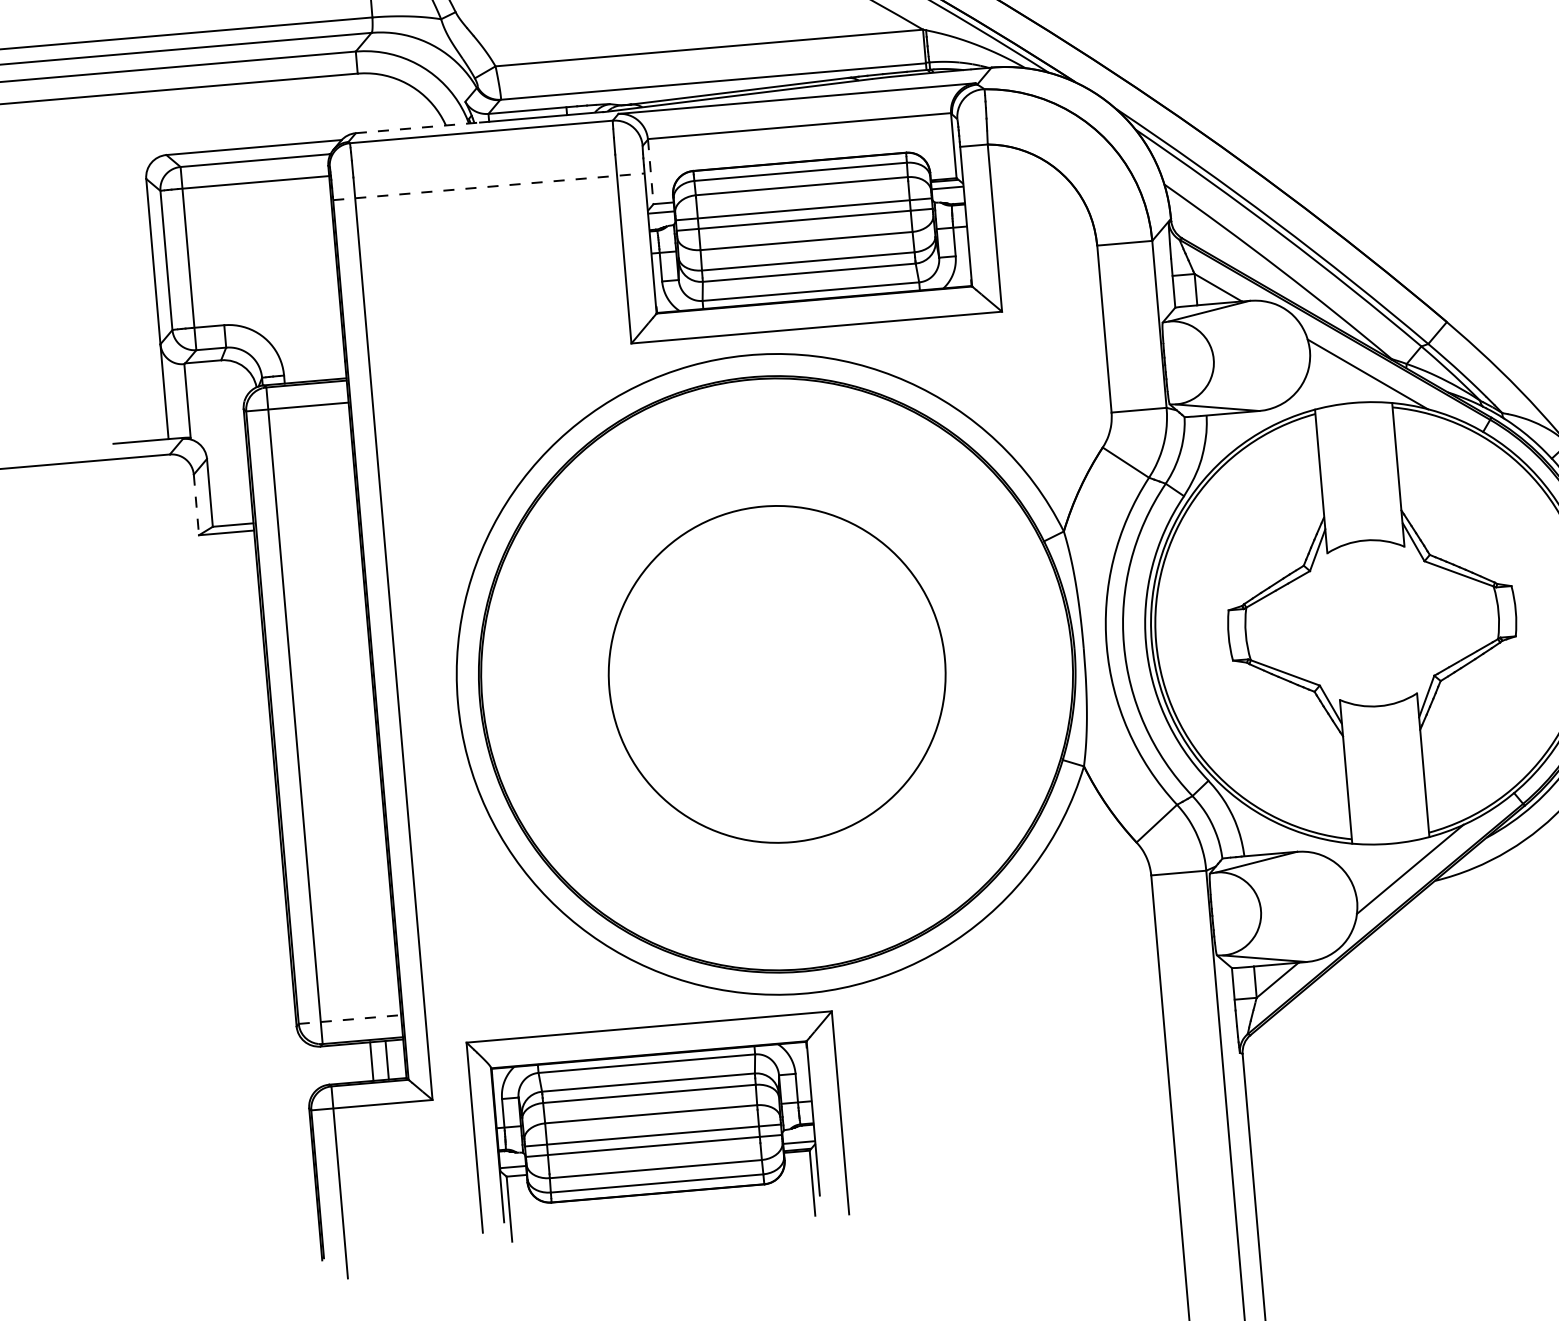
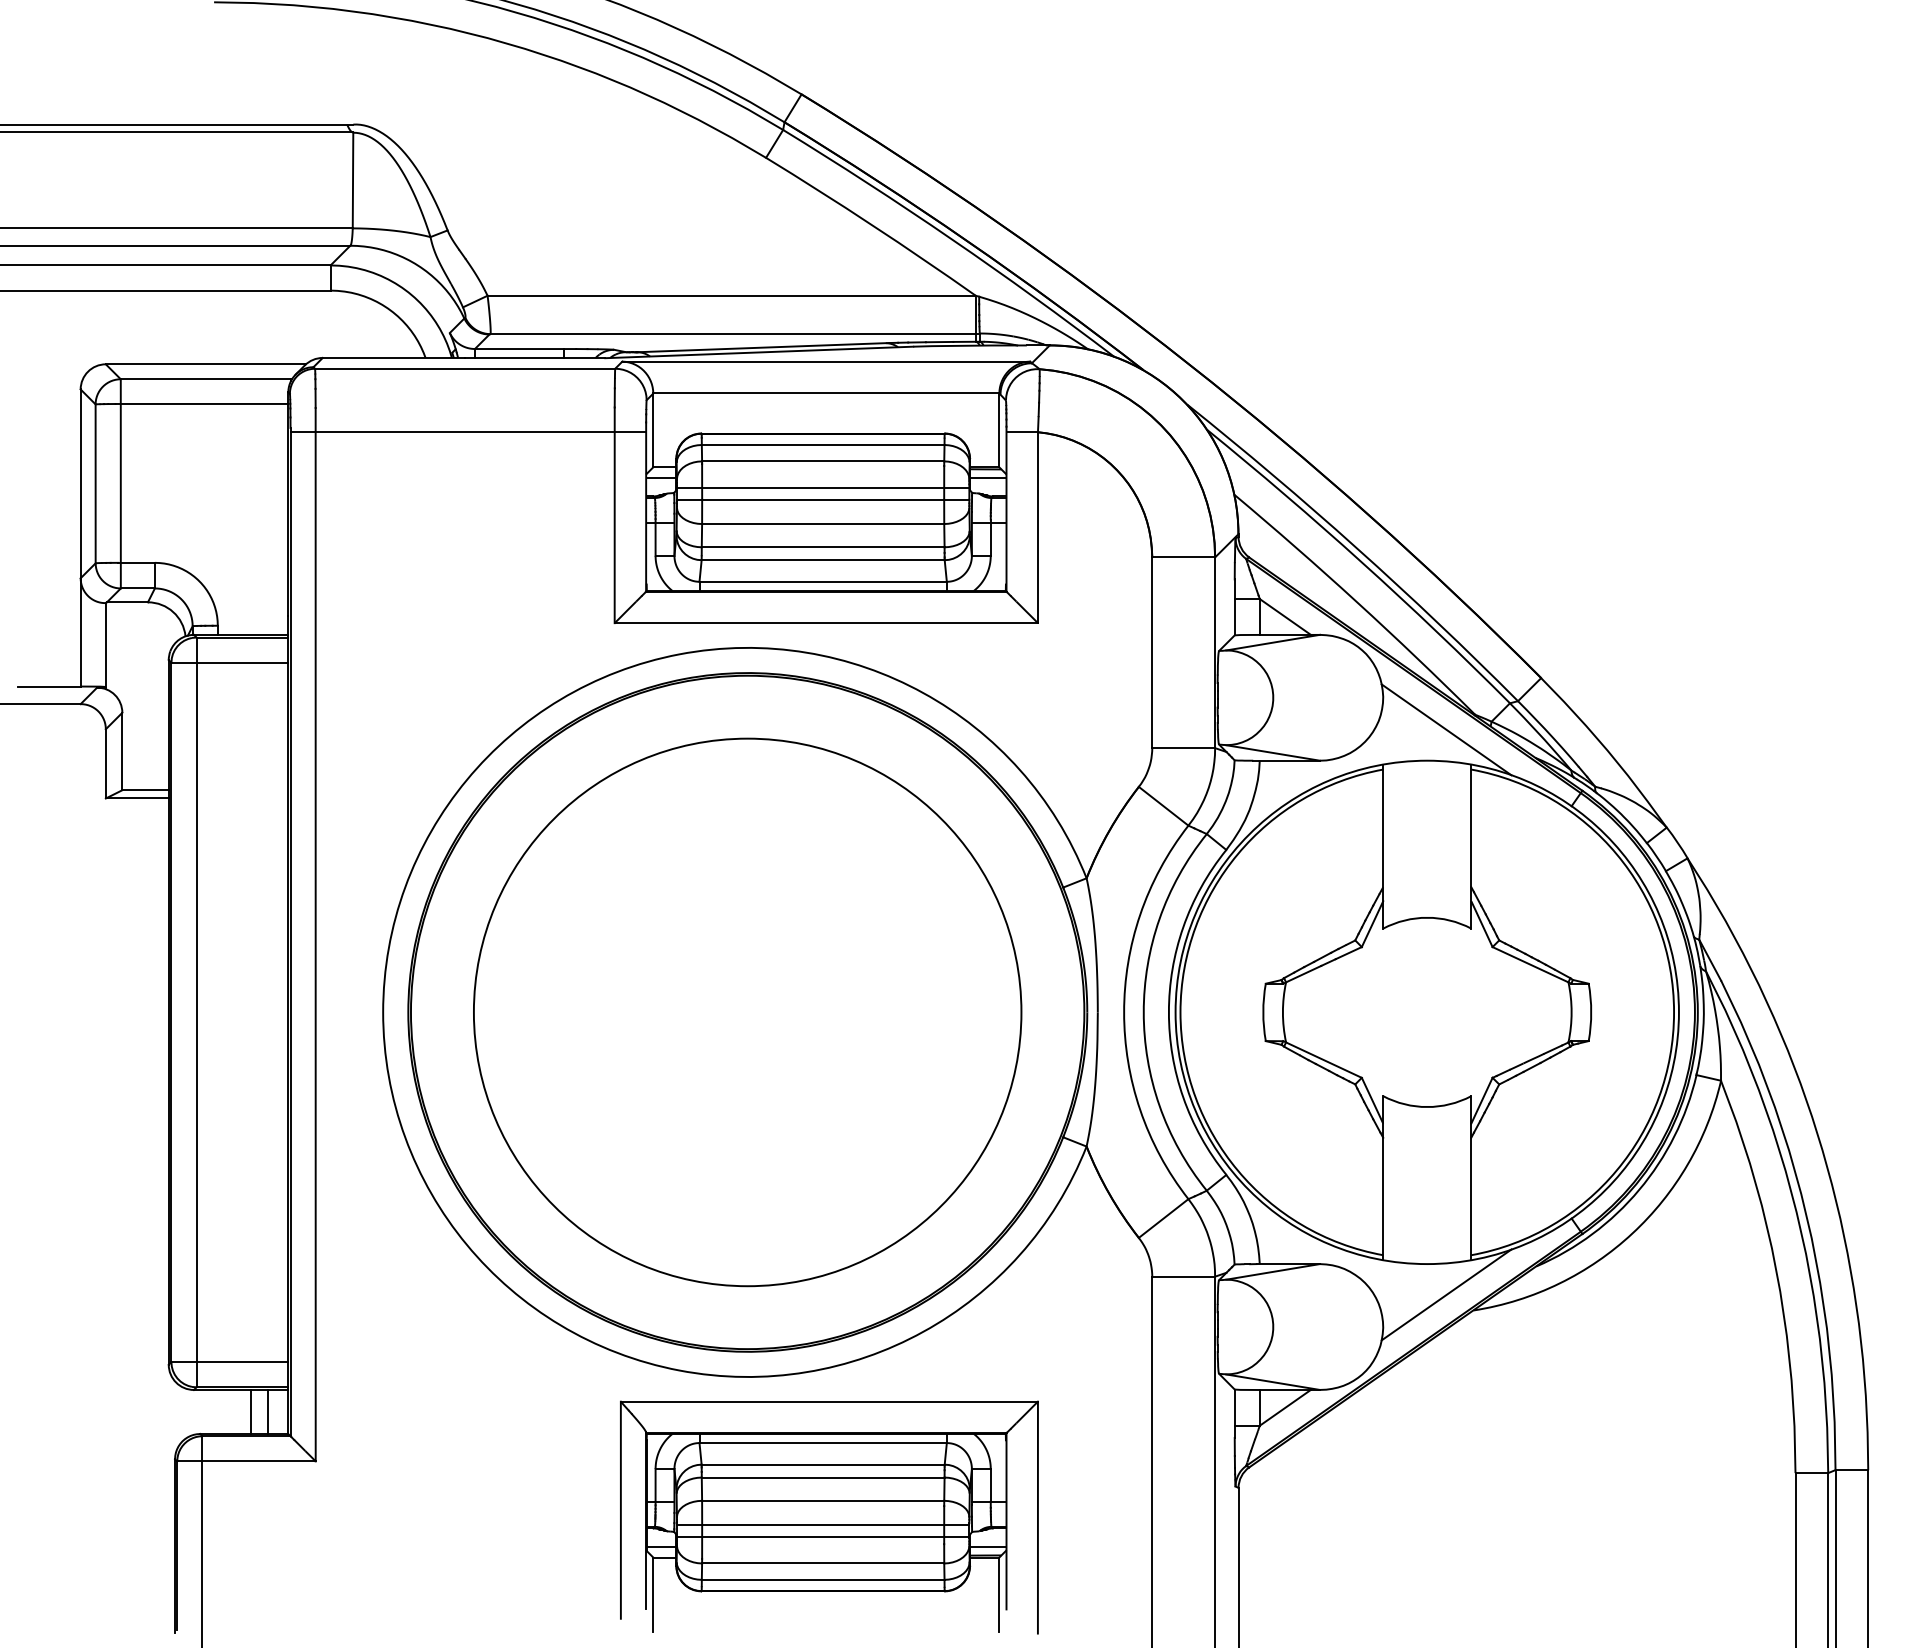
line: (417, 127) -> (393, 357), dashed -> solid
line: (650, 171) -> (653, 430), dashed -> solid
line: (489, 186) -> (468, 431), dashed -> solid
line: (196, 504) -> (105, 763), dashed -> solid
circle: (776, 674) -> (747, 1012), size x1.43
line: (350, 1019) -> (230, 1362), dashed -> solid
part: (657, 1128) -> (829, 1517), moved

